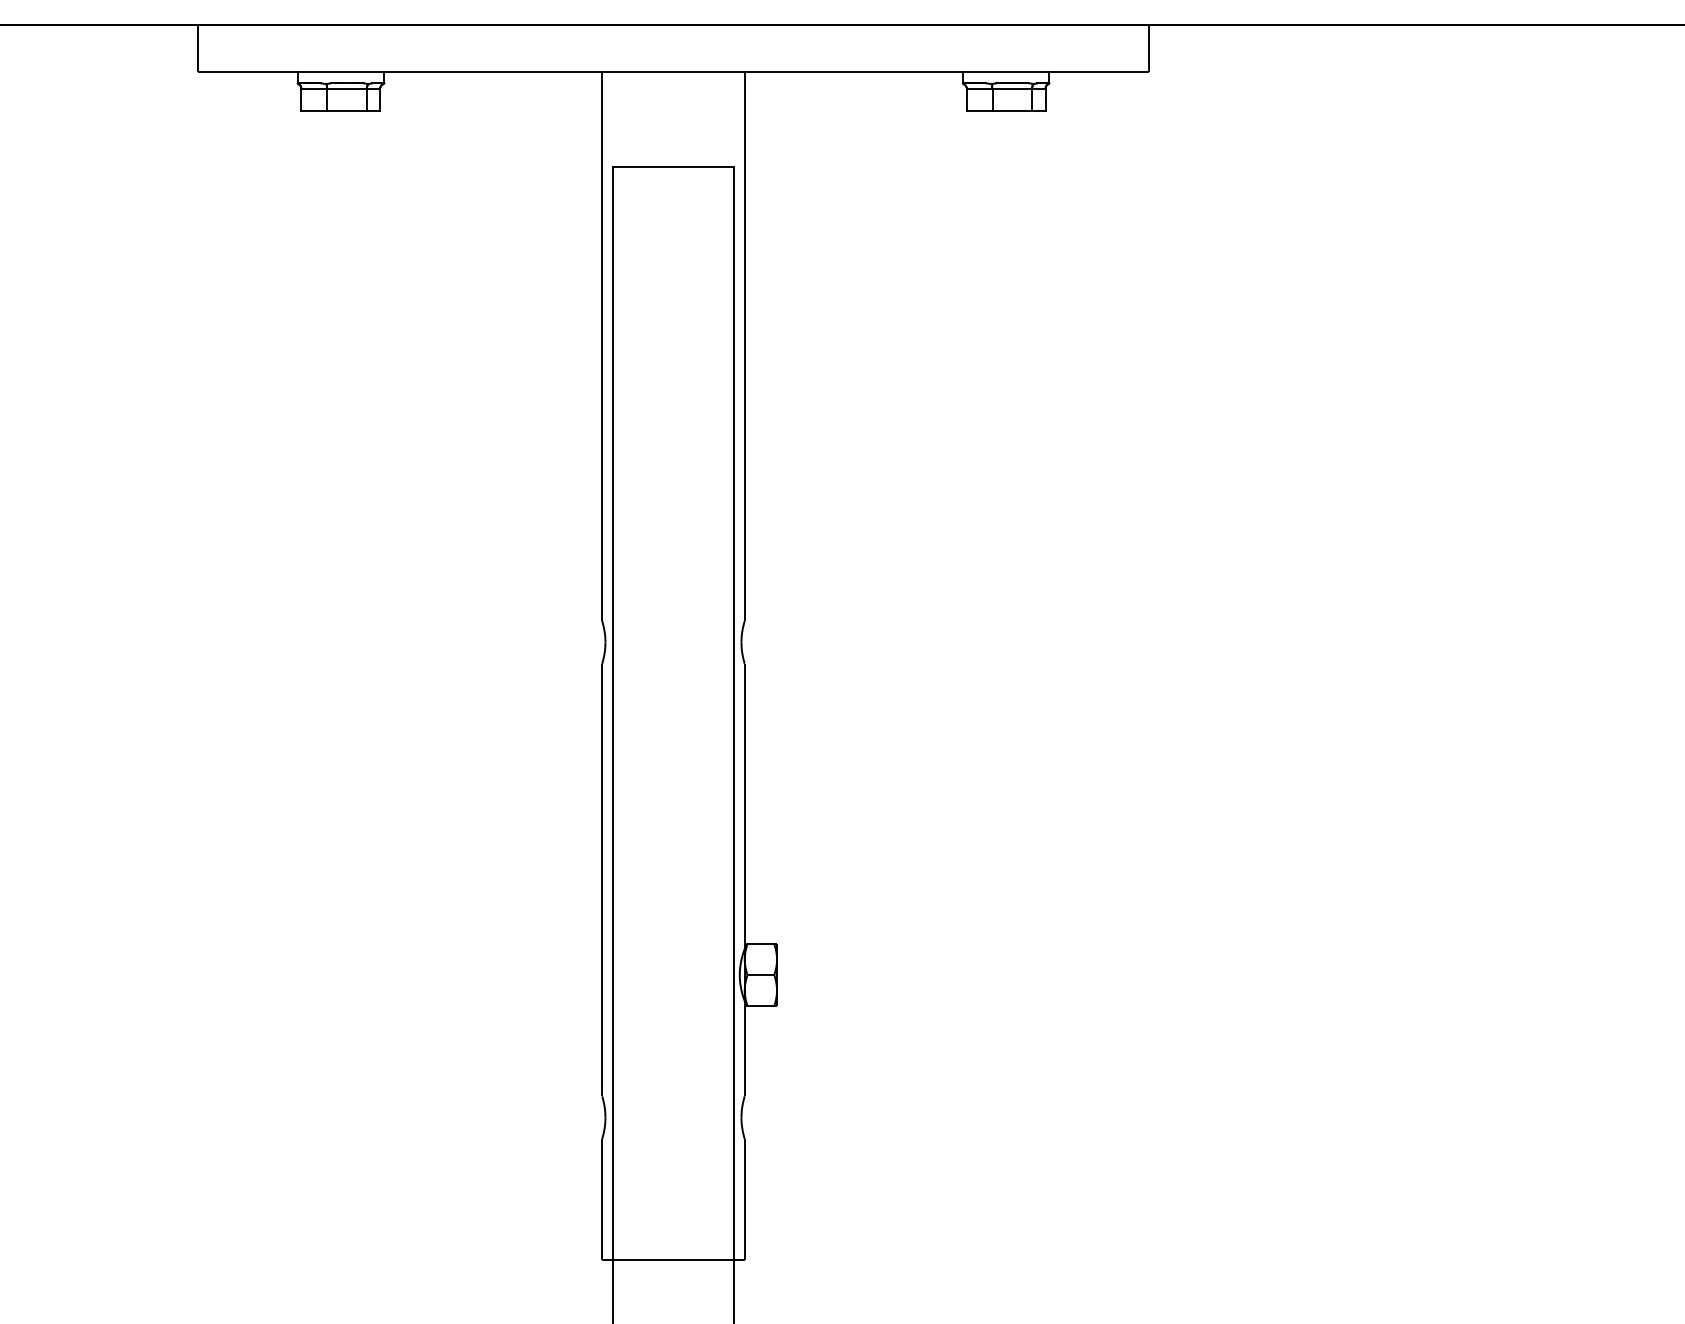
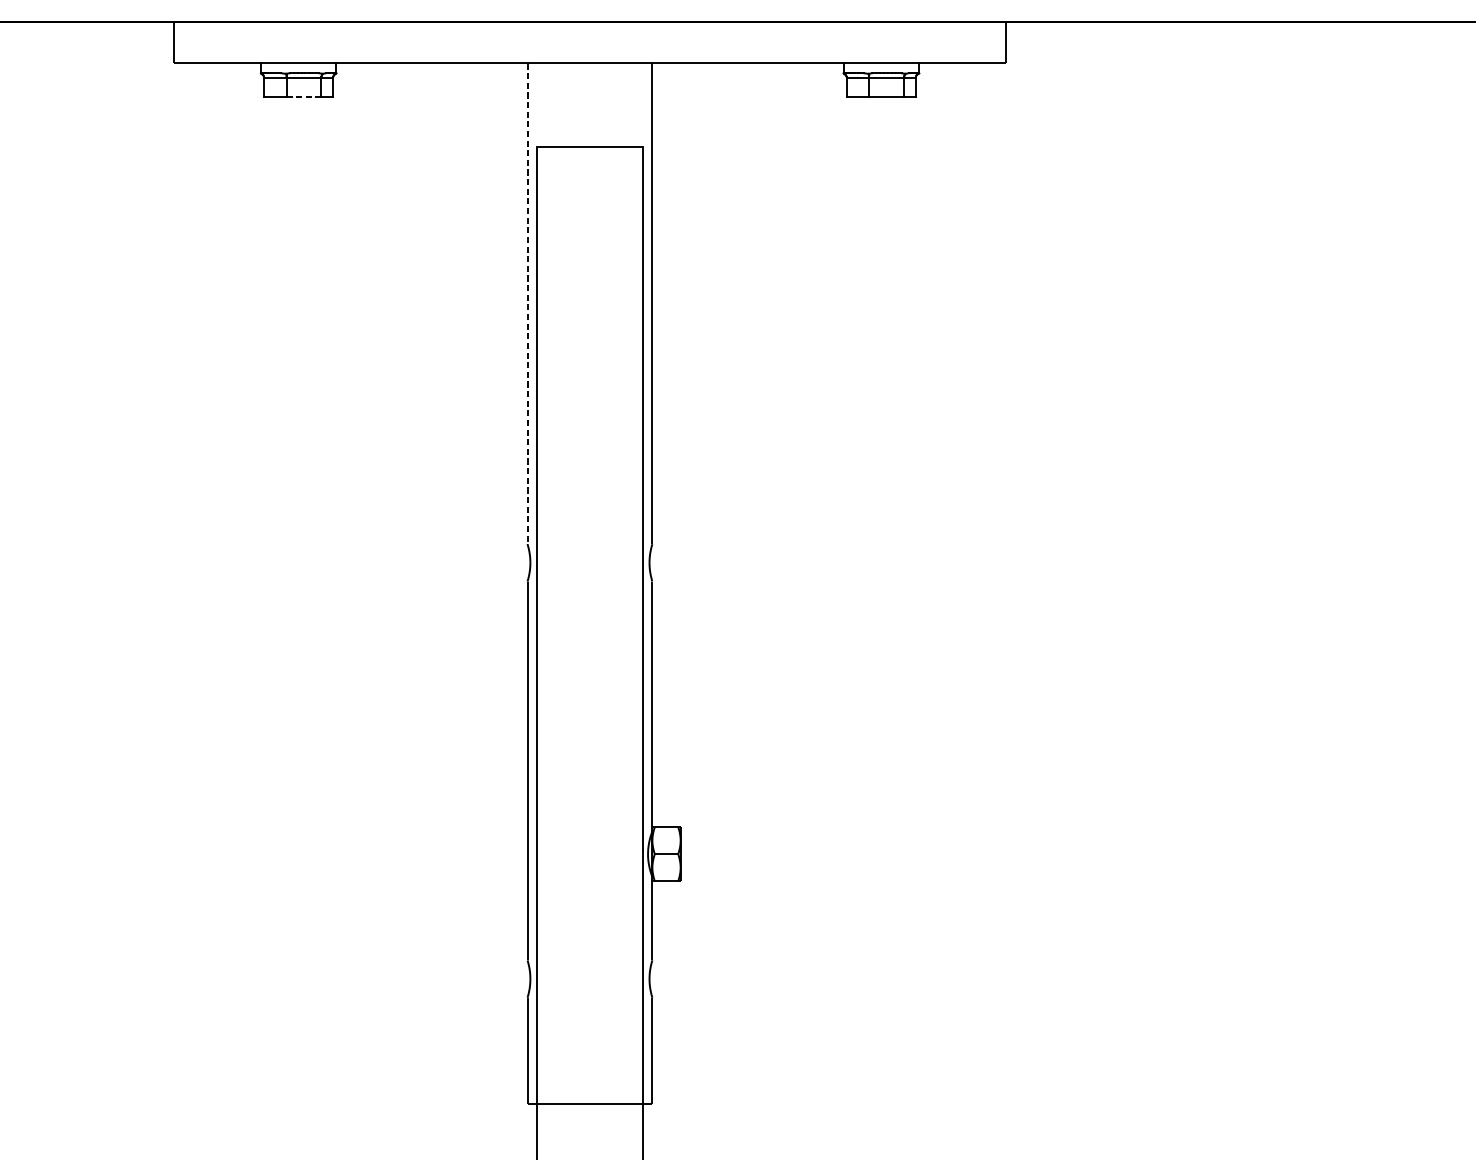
line: (347, 110) -> (304, 96), solid -> dashed
line: (602, 347) -> (527, 304), solid -> dashed

